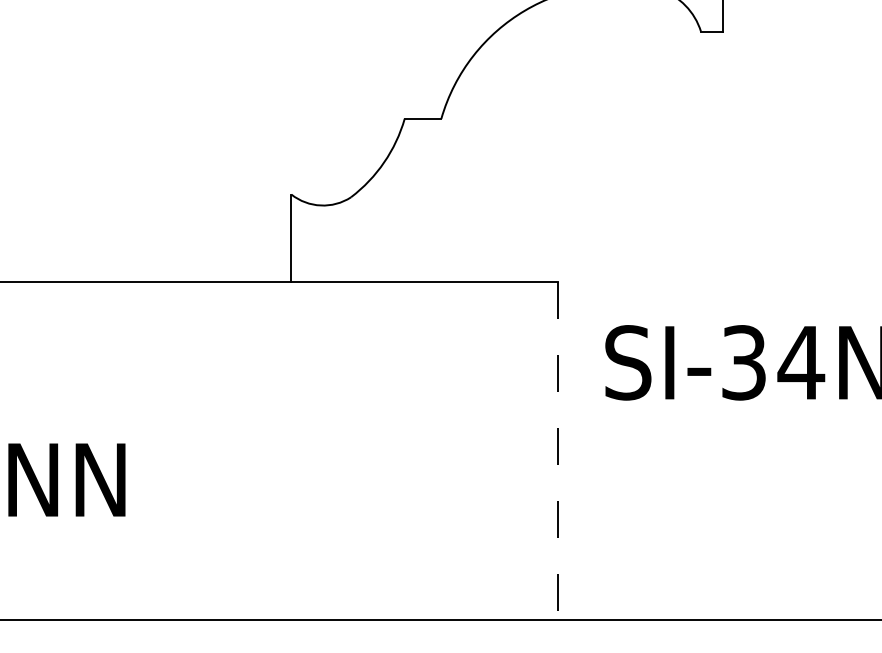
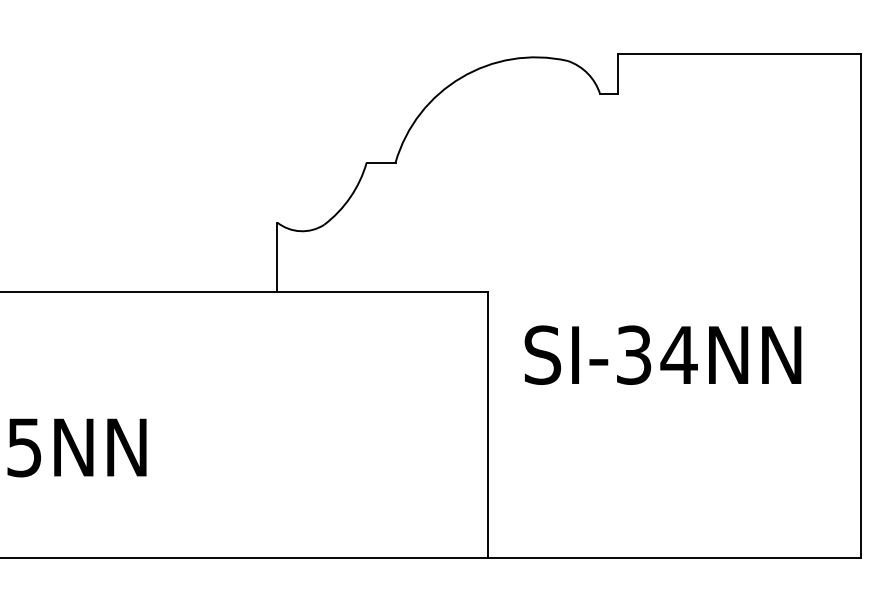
line: (558, 452) -> (487, 425), dashed -> solid

